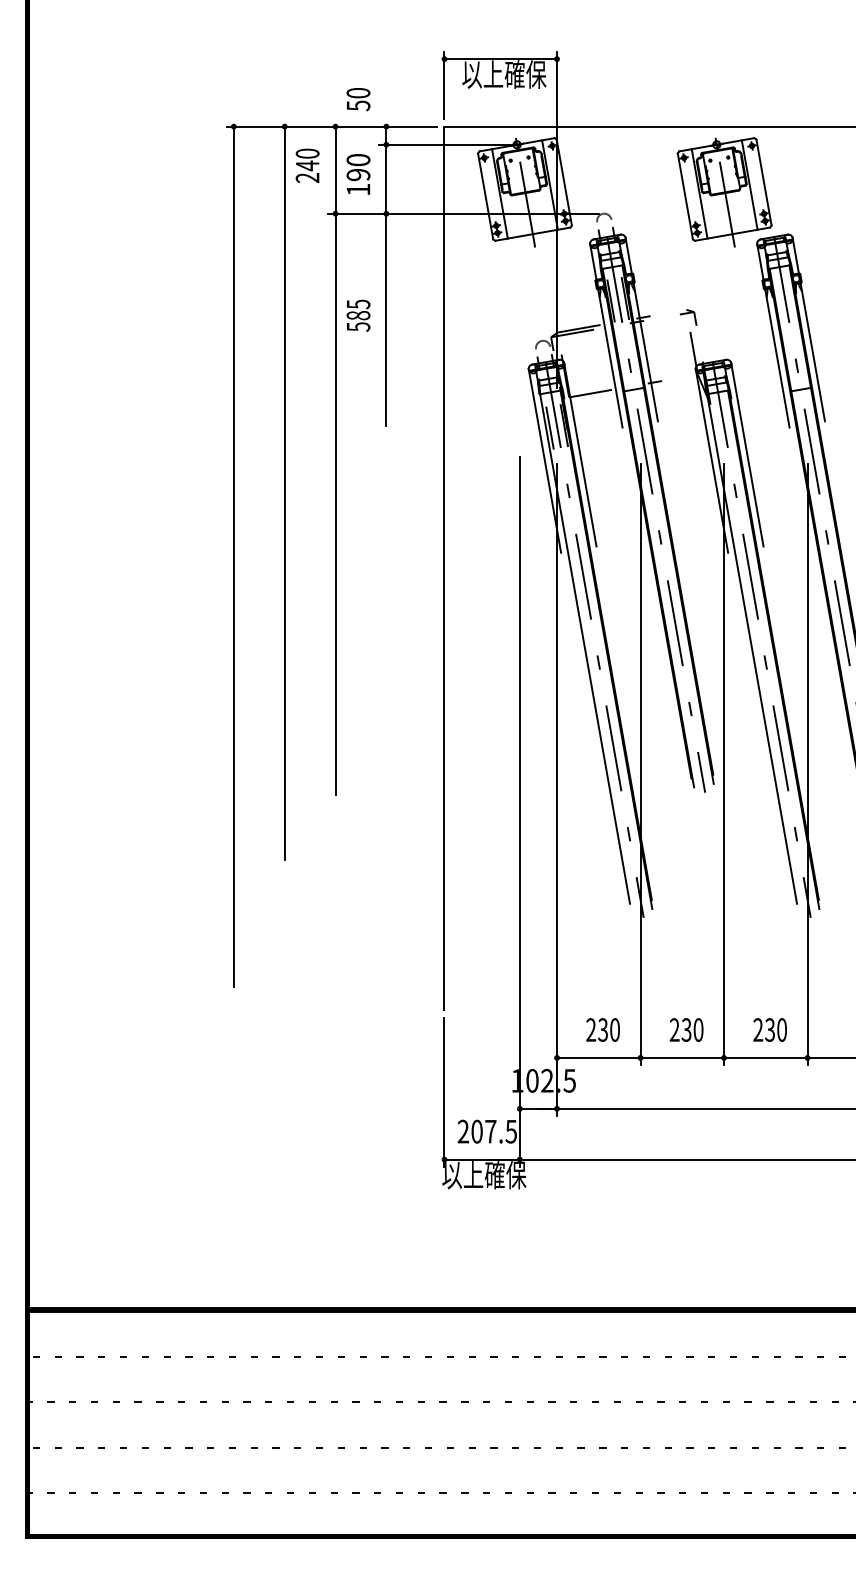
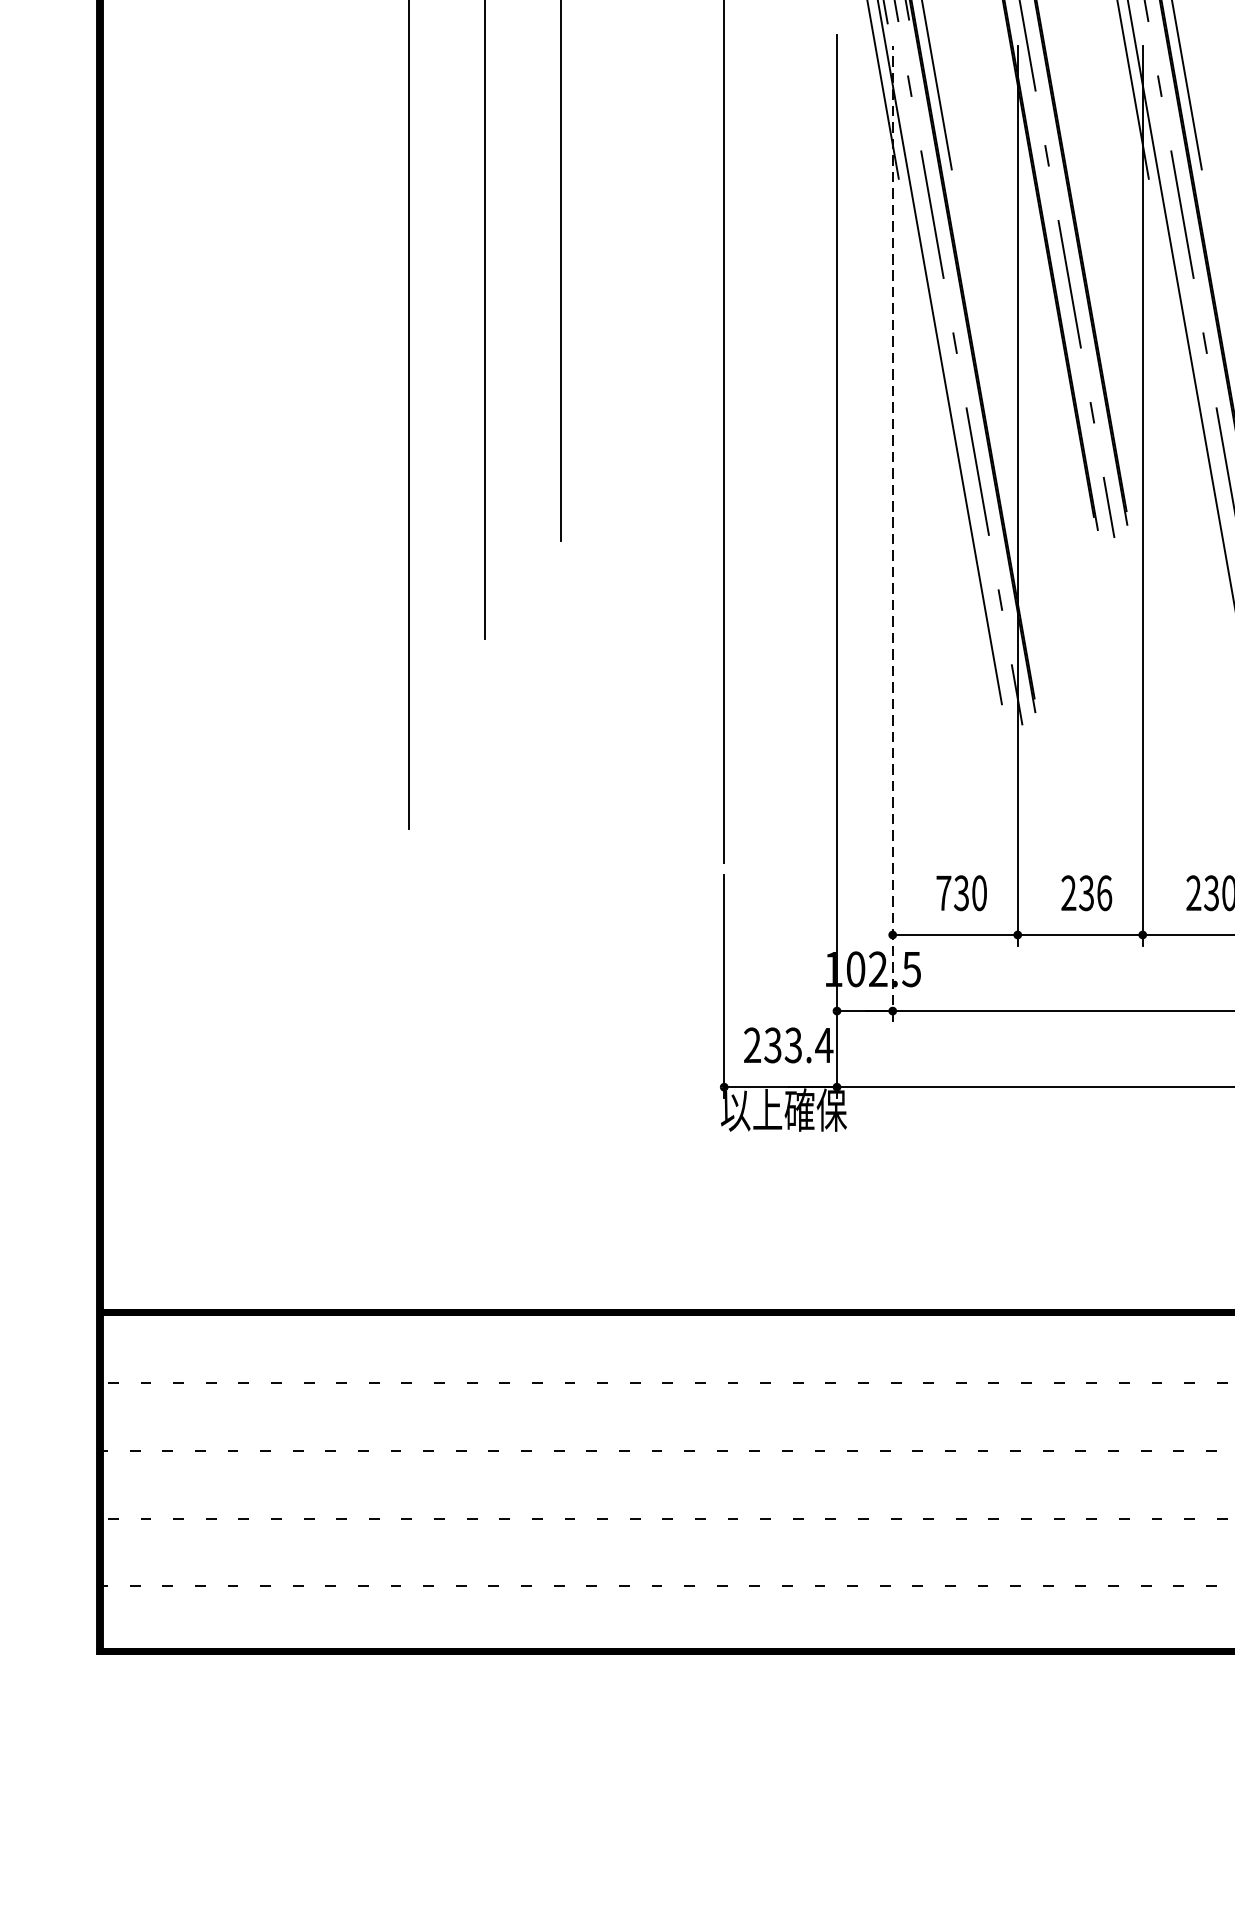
line: (557, 790) -> (893, 534), solid -> dashed
text: (591, 1029) -> (944, 892), 230 -> 730
text: (698, 1029) -> (1104, 892), 230 -> 236
text: (494, 1131) -> (799, 1045), 207.5 -> 233.4

